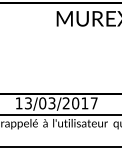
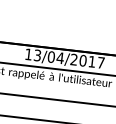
text: (51, 103) -> (59, 58), 13/03/2017 -> 13/04/2017

